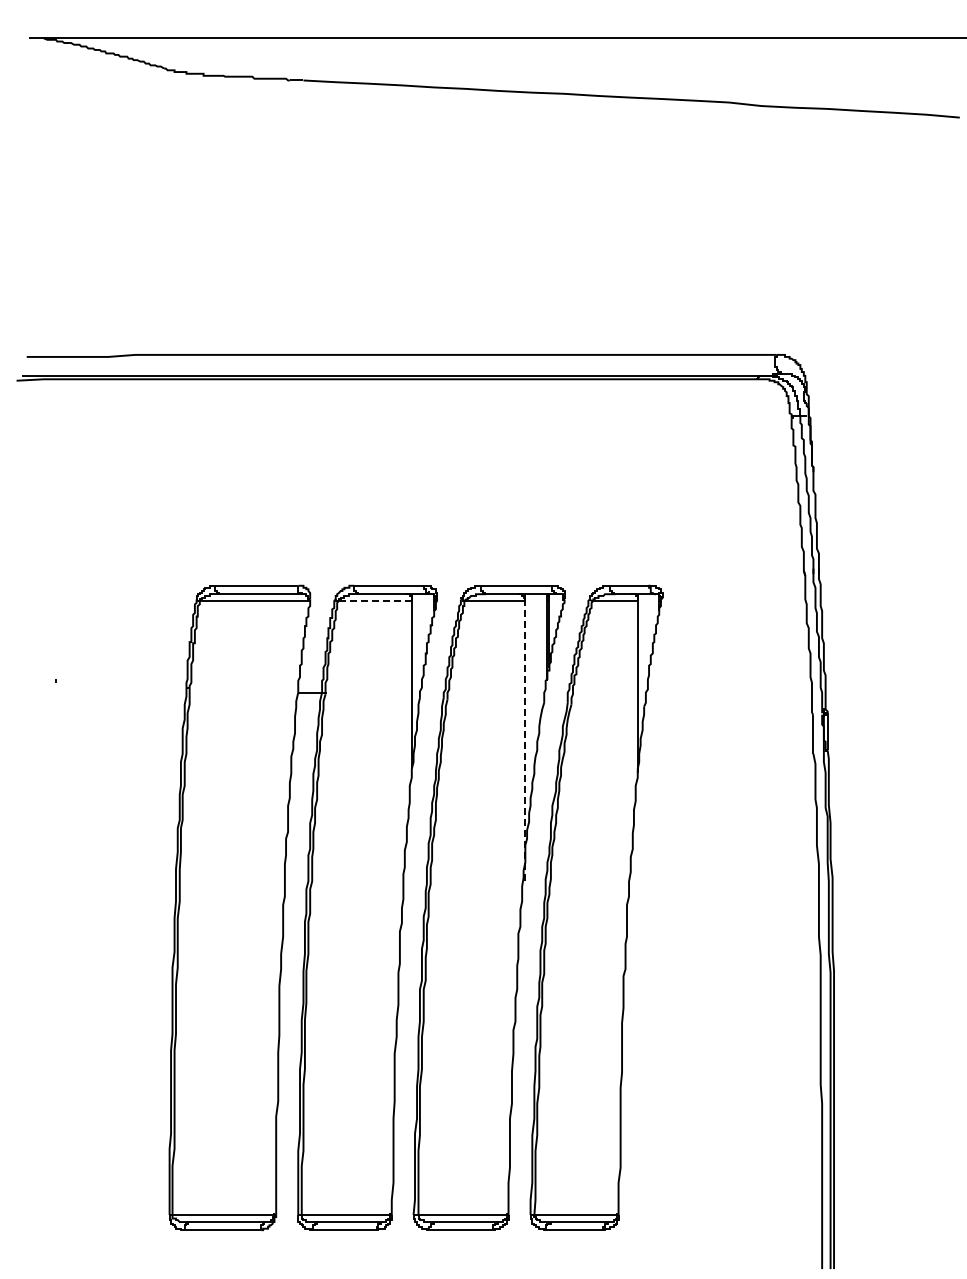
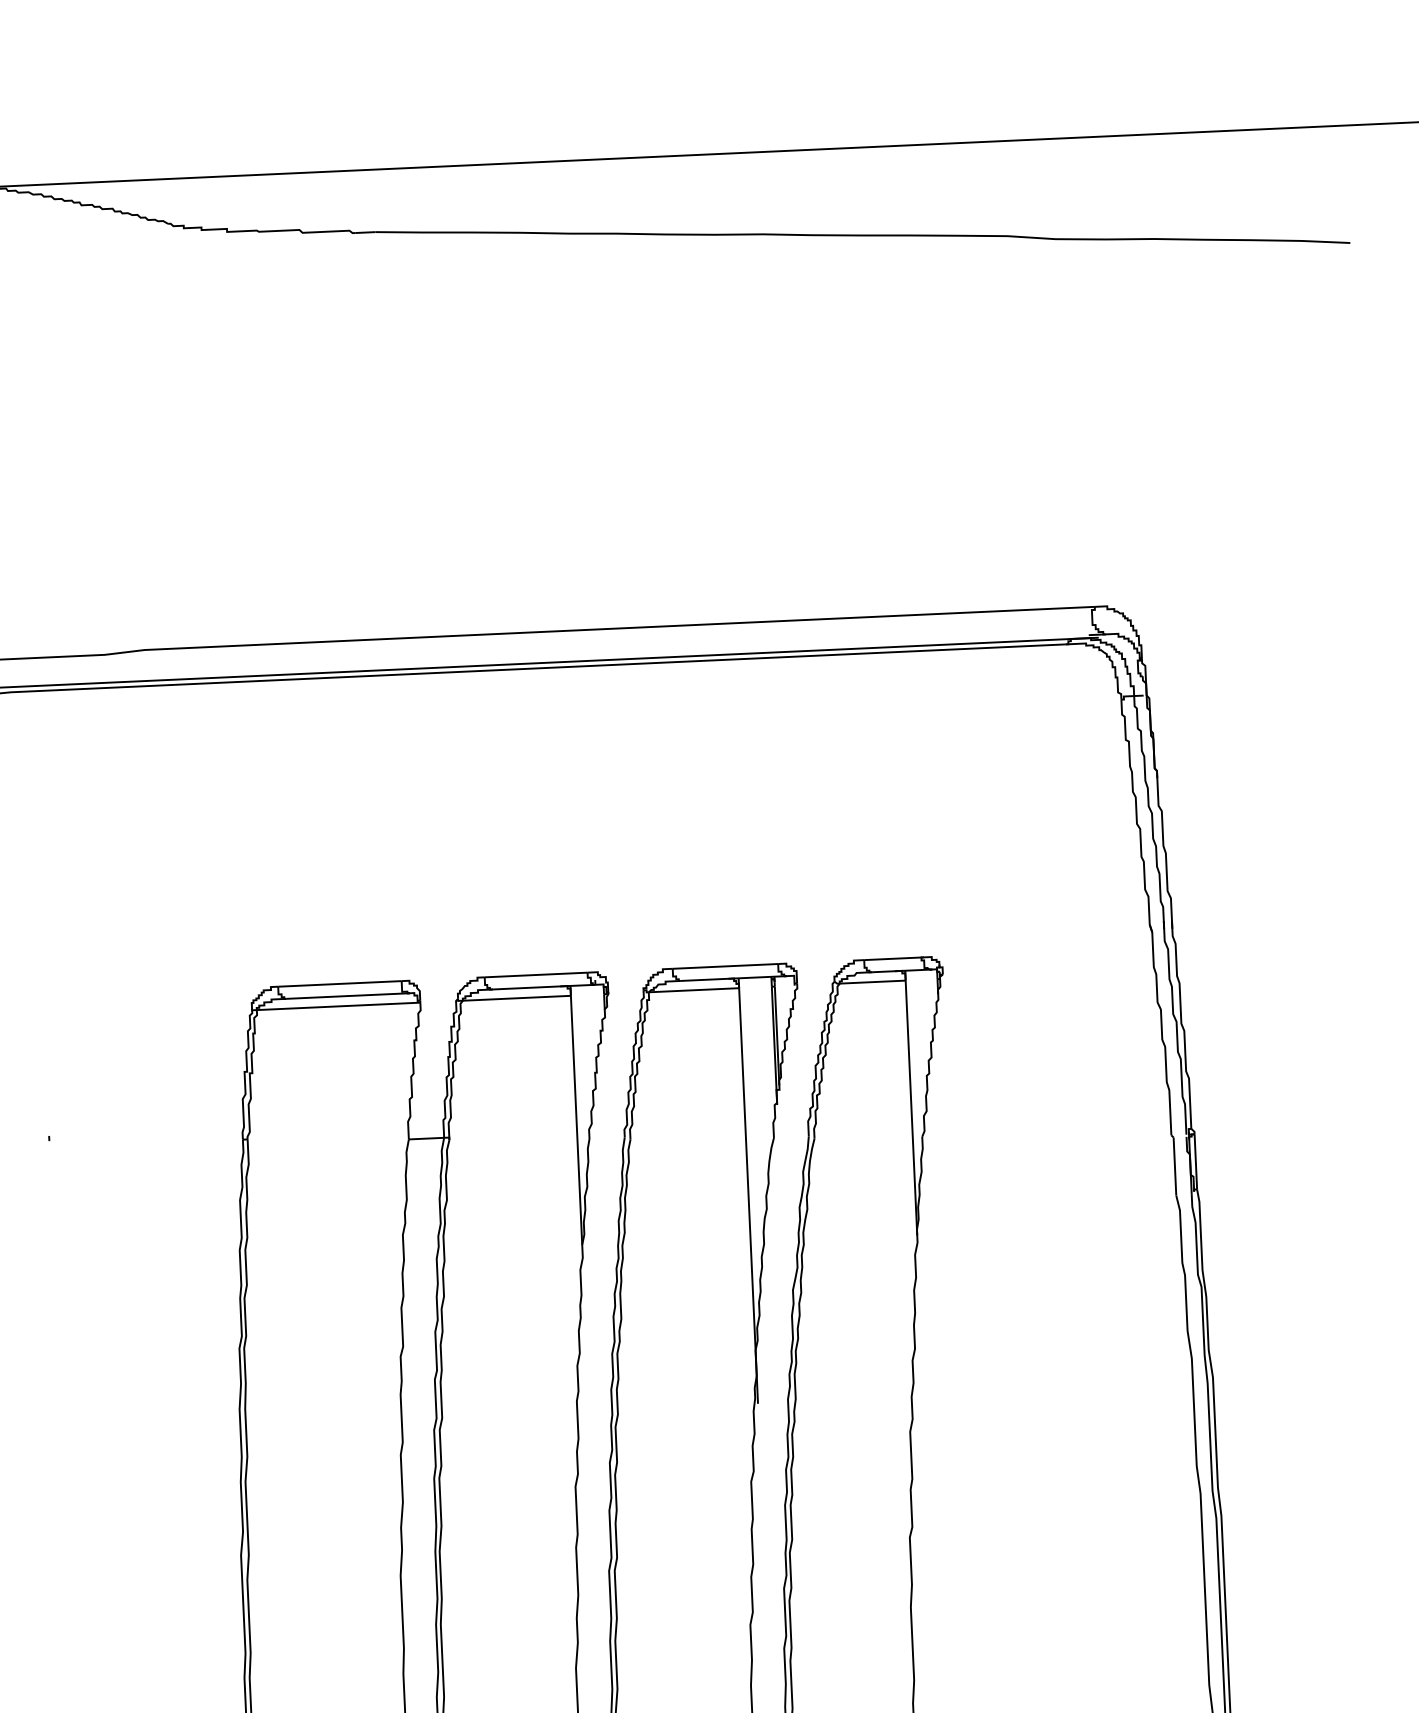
line: (374, 600) -> (515, 997), dashed -> solid
line: (525, 740) -> (748, 1195), dashed -> solid

